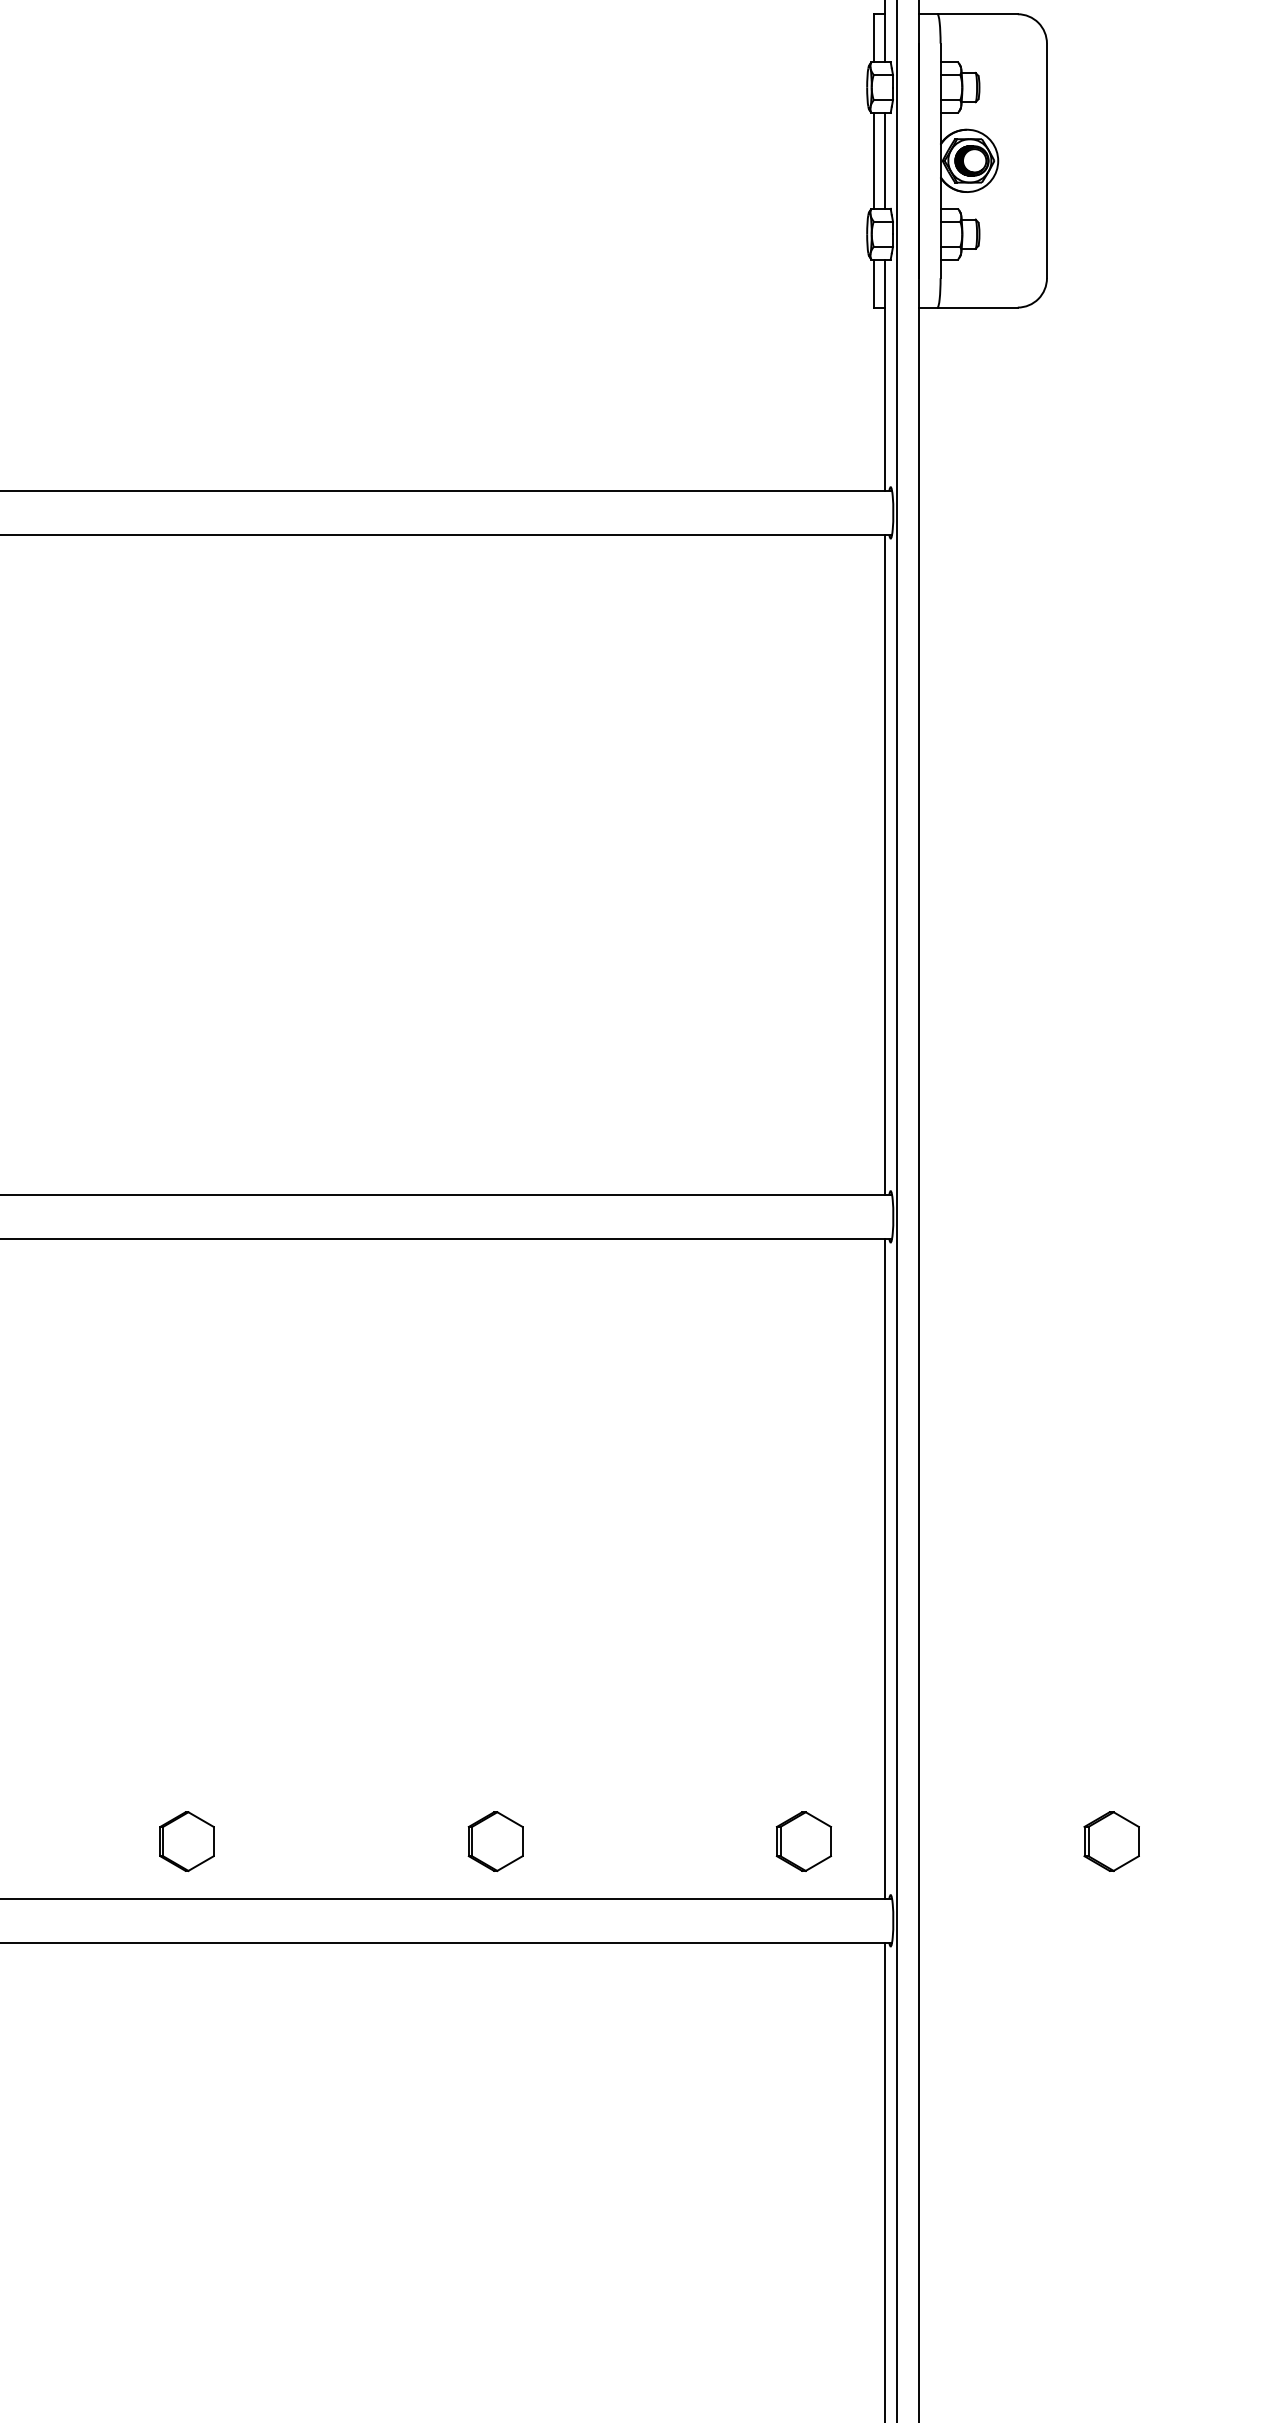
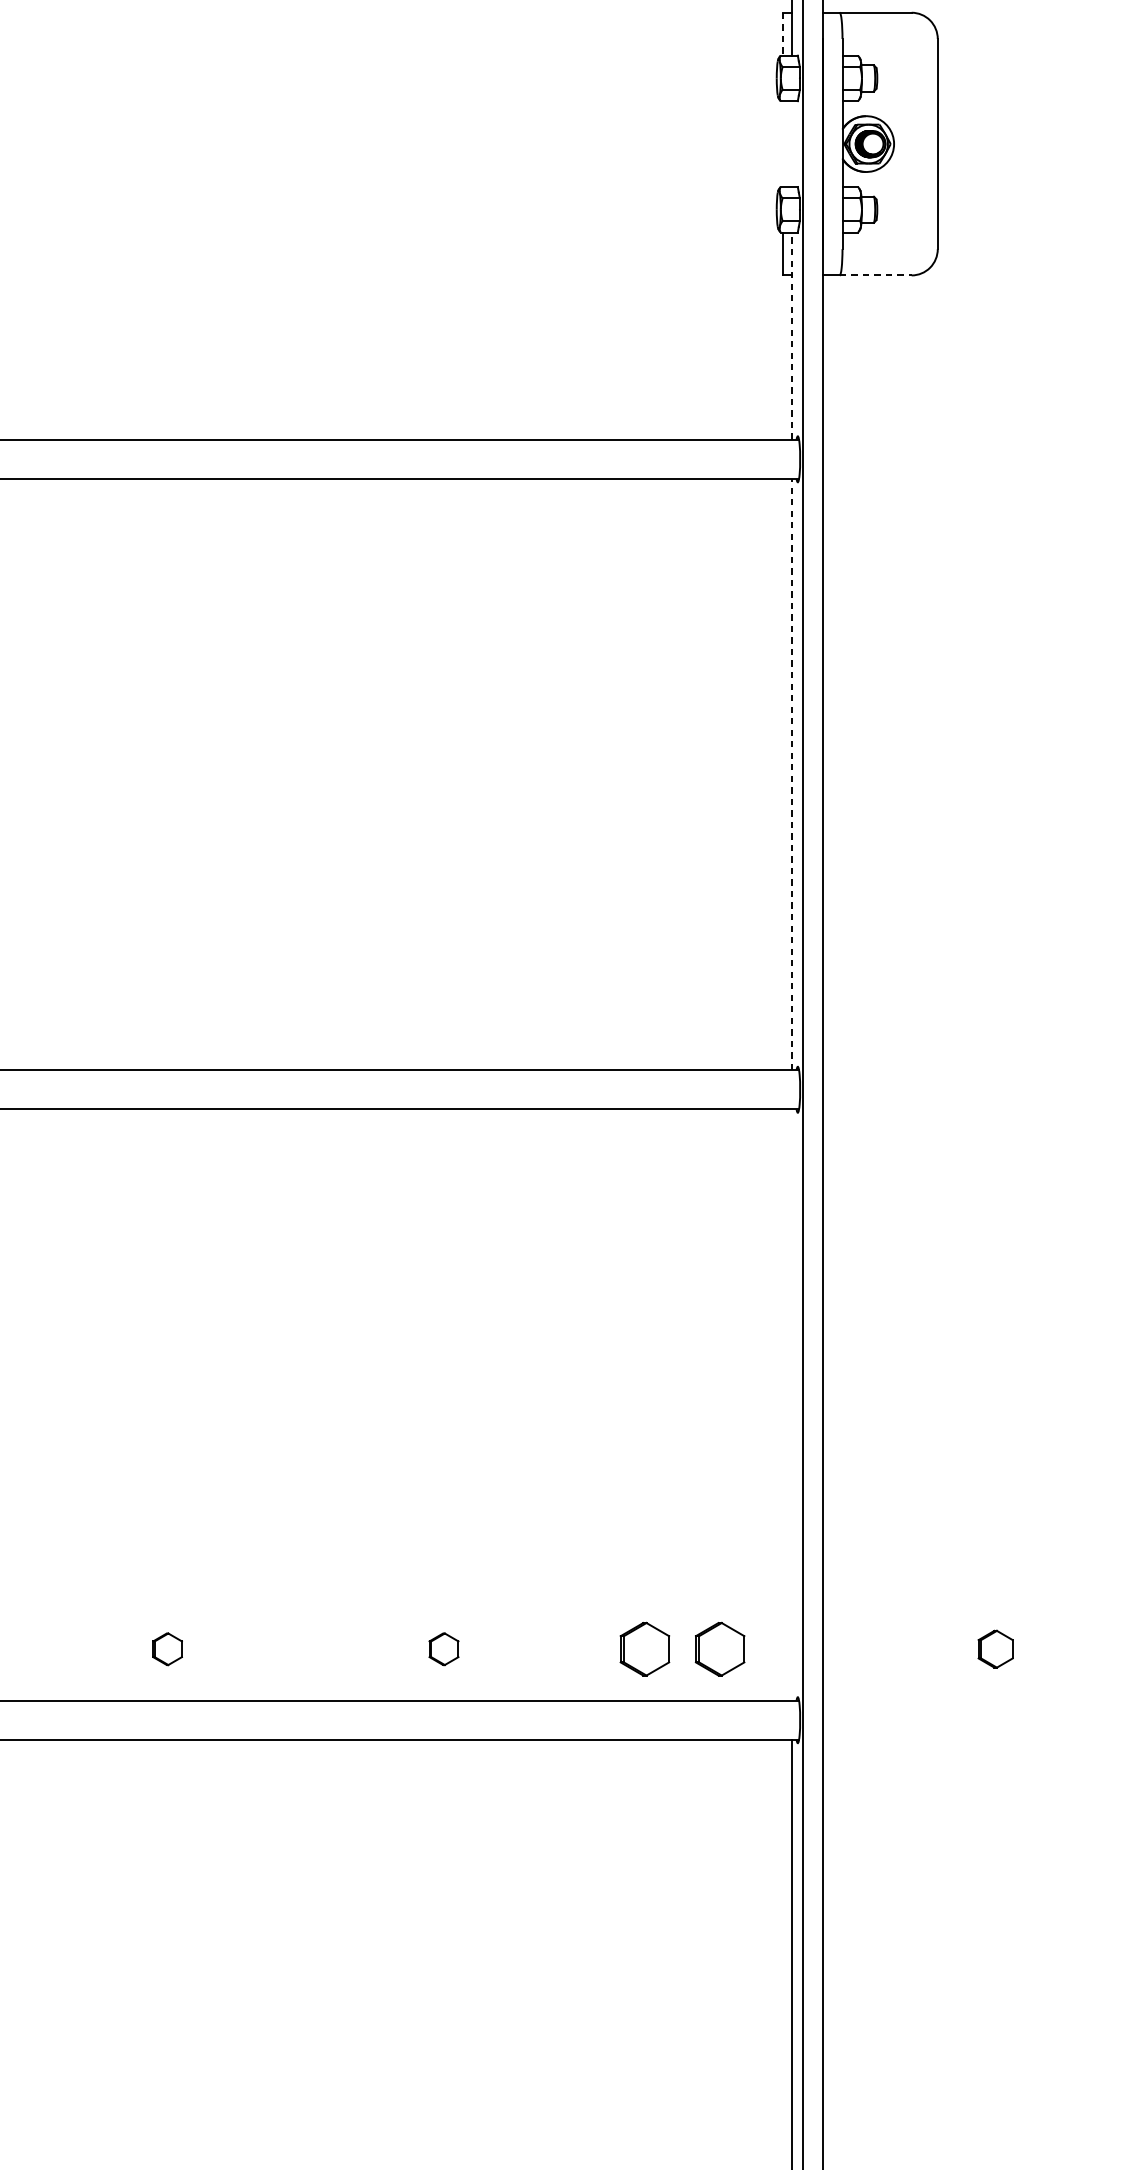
line: (874, 38) -> (783, 34), solid -> dashed
line: (874, 160) -> (783, 143), removed
line: (884, 160) -> (792, 143), removed
line: (978, 307) -> (876, 275), solid -> dashed
line: (884, 375) -> (792, 336), solid -> dashed
line: (884, 864) -> (792, 774), solid -> dashed
line: (884, 1568) -> (792, 1404), removed
part: (186, 1841) -> (167, 1649), size x0.6
part: (495, 1841) -> (443, 1649), size x0.6
part: (719, 1841) -> (644, 1649), added
part: (1111, 1841) -> (995, 1649), size x0.7

